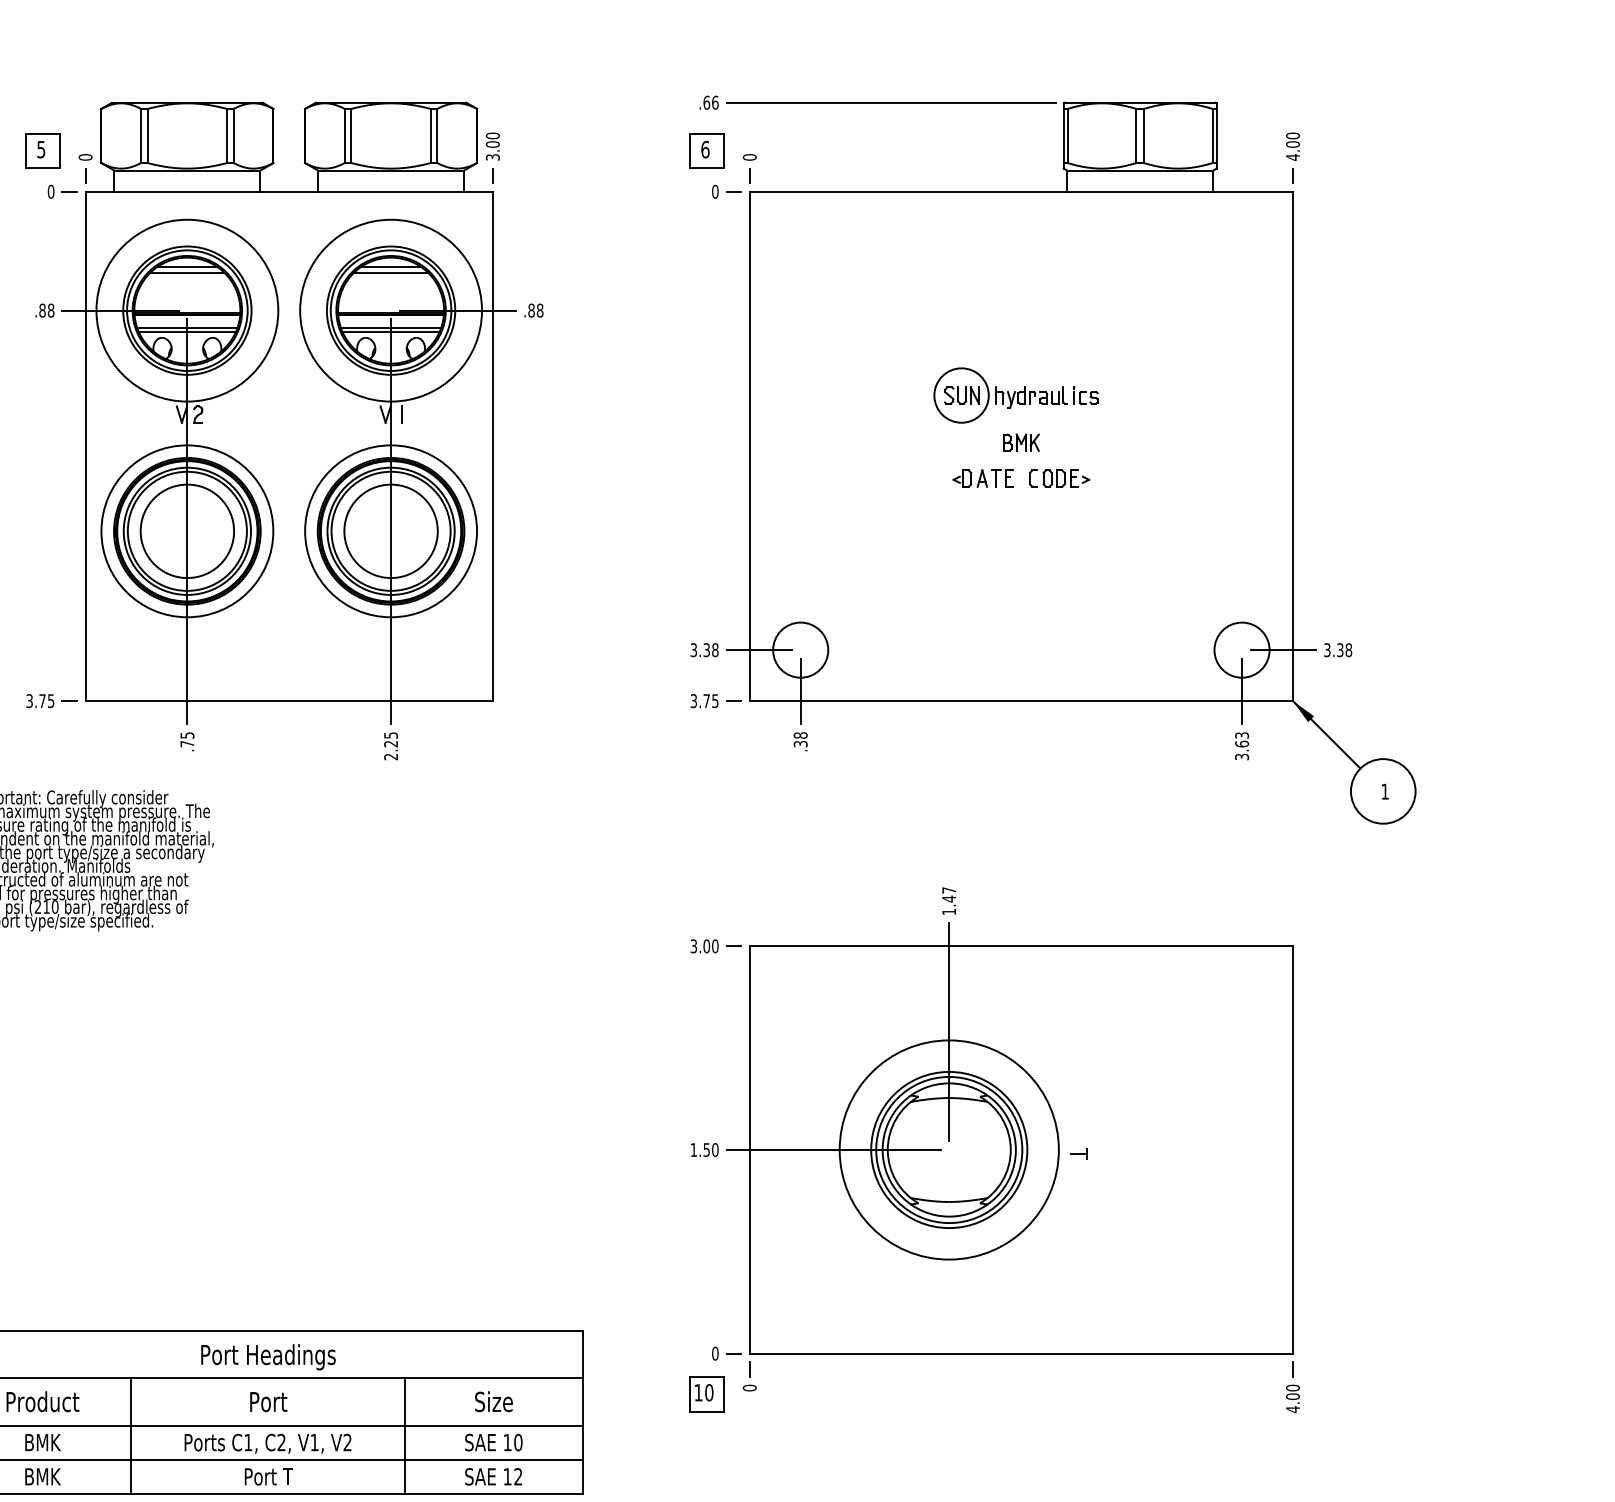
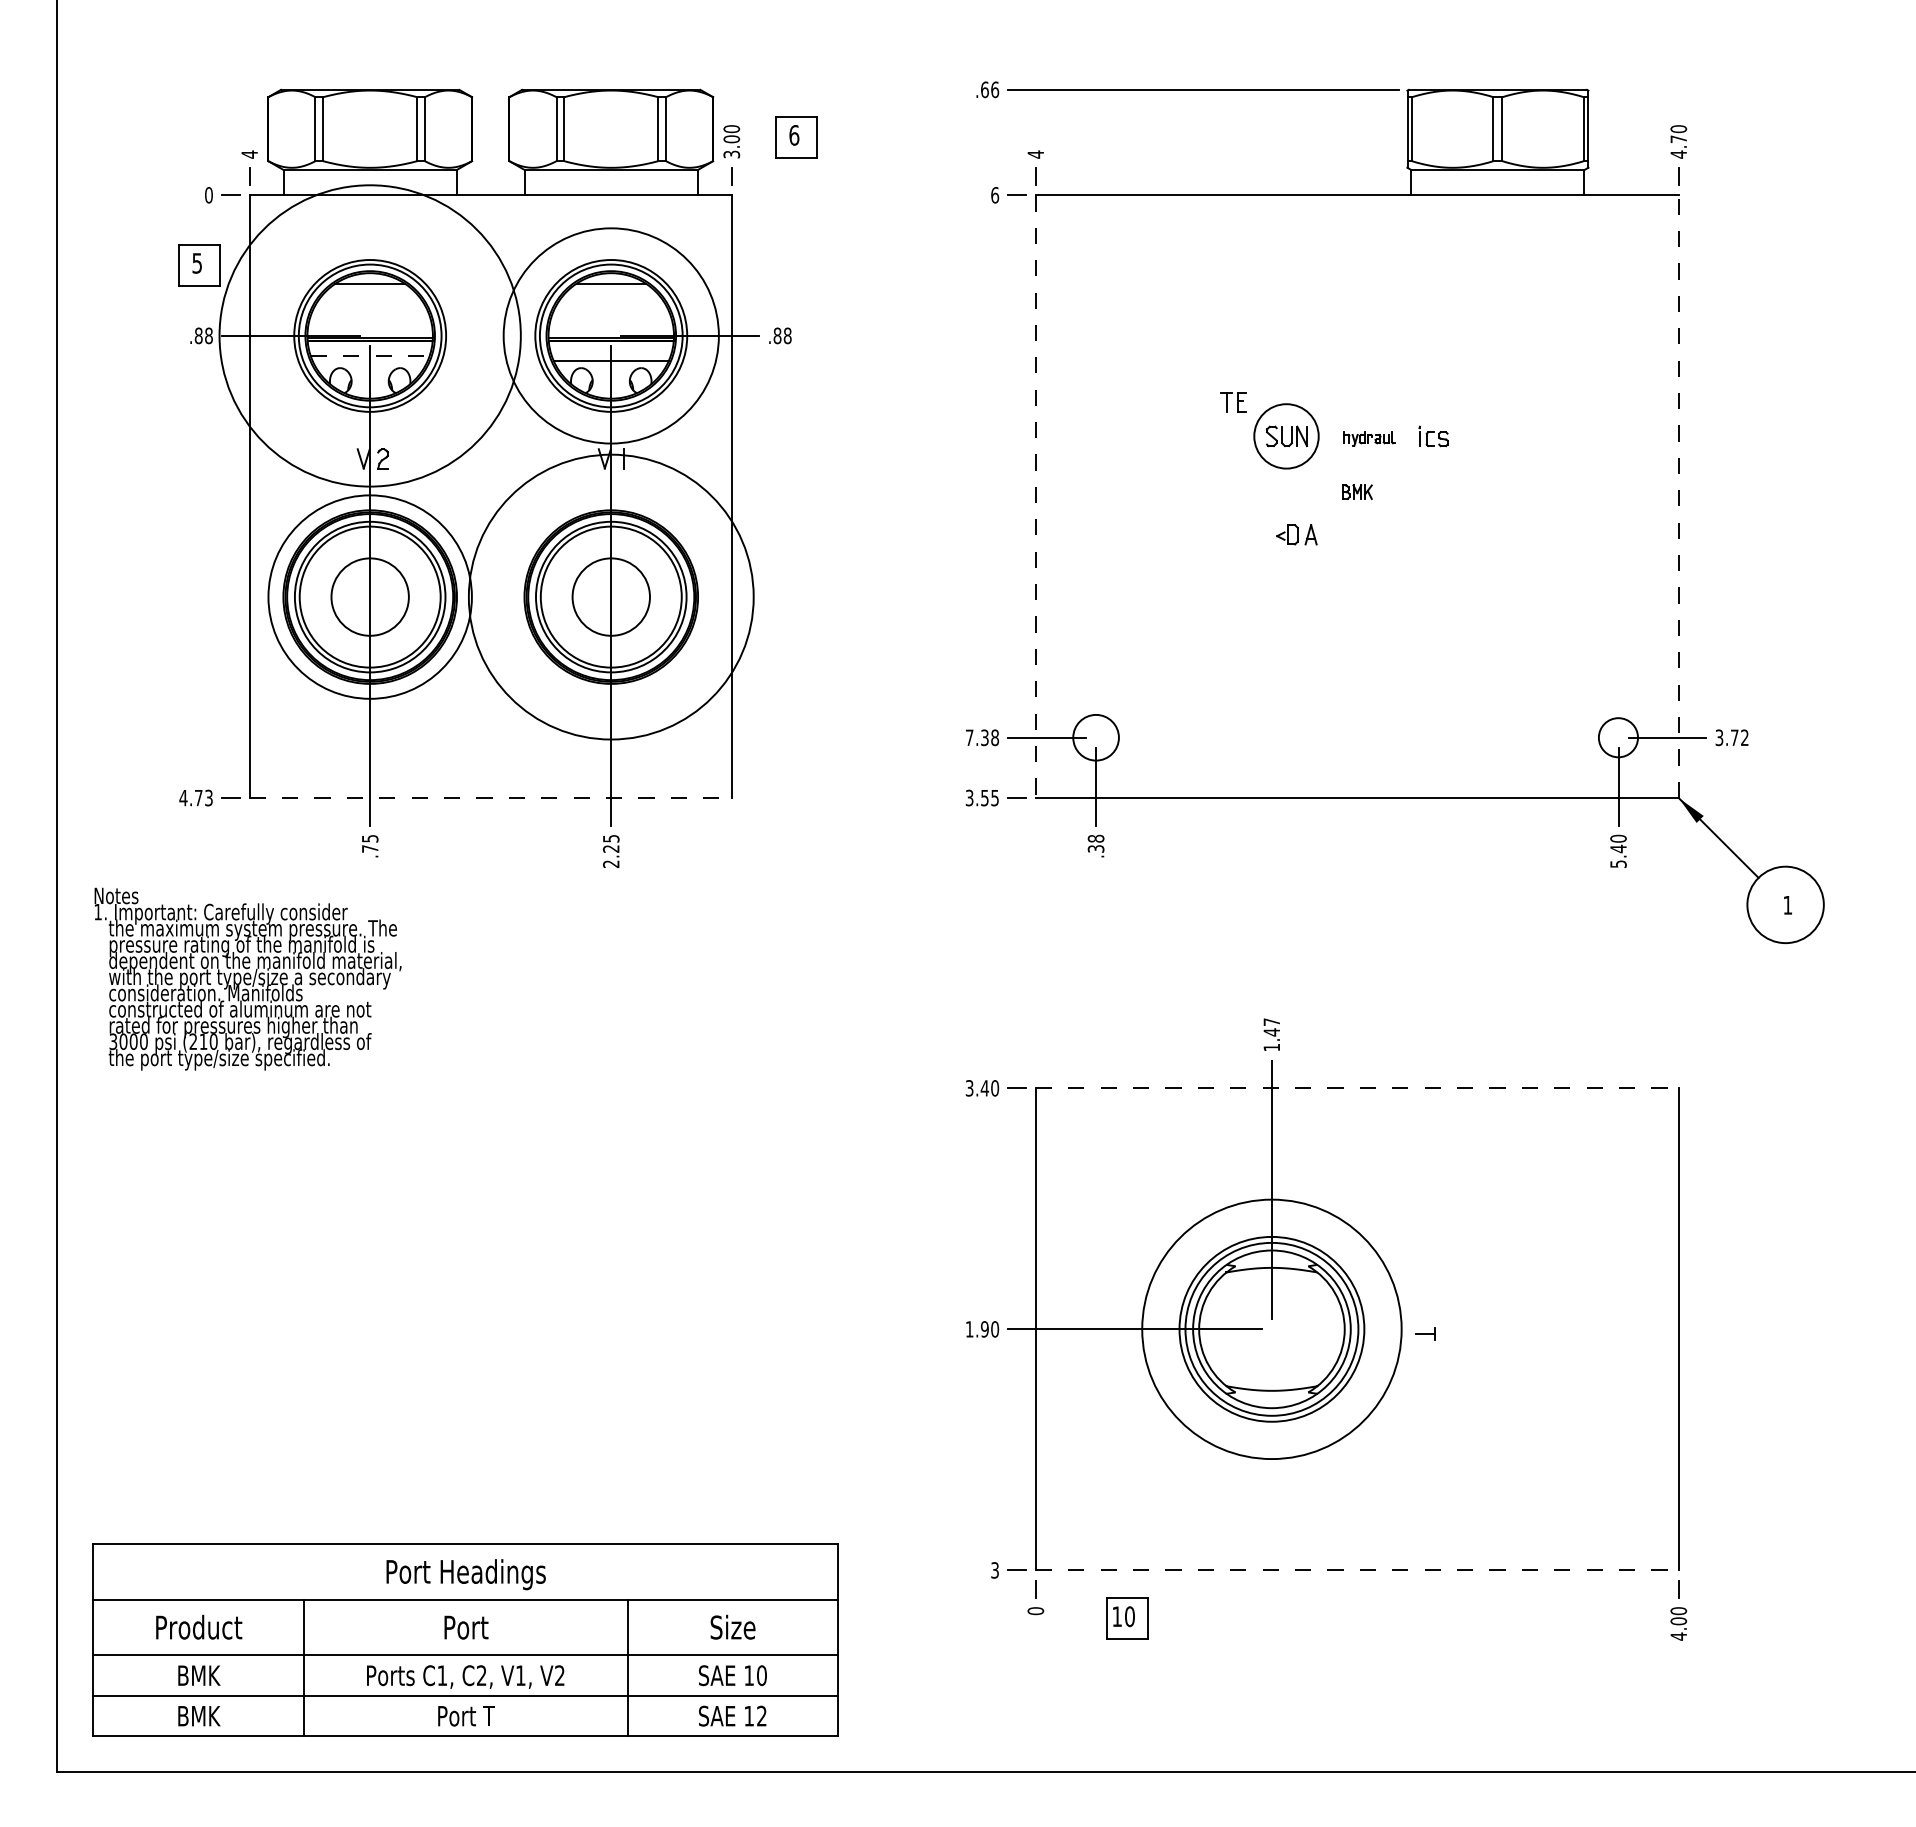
text: (1292, 144) -> (1678, 139), 4.00 -> 4.70
part: (43, 151) -> (199, 265), moved
part: (707, 151) -> (796, 137), moved
text: (85, 157) -> (249, 154), 0 -> 4
text: (749, 157) -> (1035, 154), 0 -> 4
text: (715, 192) -> (995, 195), 0 -> 6
line: (186, 272) -> (369, 290), removed
line: (390, 272) -> (610, 290), removed
circle: (186, 310) -> (369, 335), size x1.4
line: (187, 327) -> (370, 355), solid -> dashed
line: (390, 327) -> (610, 355), removed
line: (186, 332) -> (369, 361), removed
part: (1031, 397) -> (1369, 438), size x0.6
part: (1021, 442) -> (1357, 491), size x0.7
line: (1292, 446) -> (1678, 496), solid -> dashed
line: (749, 447) -> (1035, 497), solid -> dashed
part: (1002, 478) -> (1233, 402), moved
part: (1059, 478) -> (1402, 534), removed
circle: (186, 530) -> (369, 596), size x0.7
circle: (391, 530) -> (611, 596), size x0.7
circle: (391, 530) -> (611, 596), size x1.4
text: (693, 649) -> (969, 737), 3.38 -> 7.38
circle: (800, 649) -> (1095, 737), size x0.7
circle: (1242, 649) -> (1618, 737), size x0.6
text: (1344, 649) -> (1739, 737), 3.38 -> 3.72
text: (39, 700) -> (195, 797), 3.75 -> 4.73
line: (289, 701) -> (491, 798), solid -> dashed
text: (706, 701) -> (984, 798), 3.75 -> 3.55
text: (1242, 745) -> (1618, 850), 3.63 -> 5.40
text: (706, 946) -> (984, 1088), 3.00 -> 3.40
line: (1021, 946) -> (1357, 1088), solid -> dashed
text: (706, 1150) -> (984, 1329), 1.50 -> 1.90
text: (715, 1353) -> (995, 1570), 0 -> 3
line: (1021, 1353) -> (1357, 1570), solid -> dashed
part: (707, 1394) -> (1127, 1618), moved

